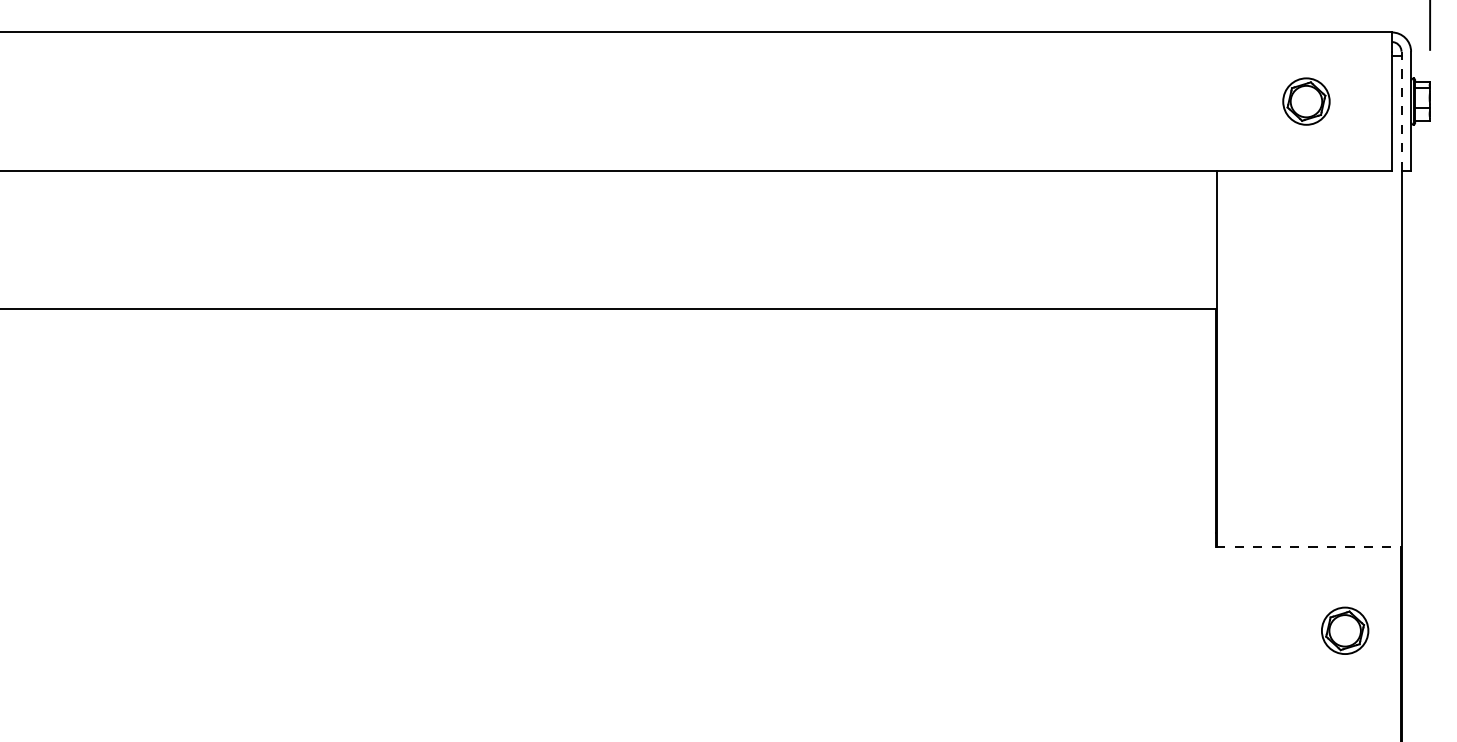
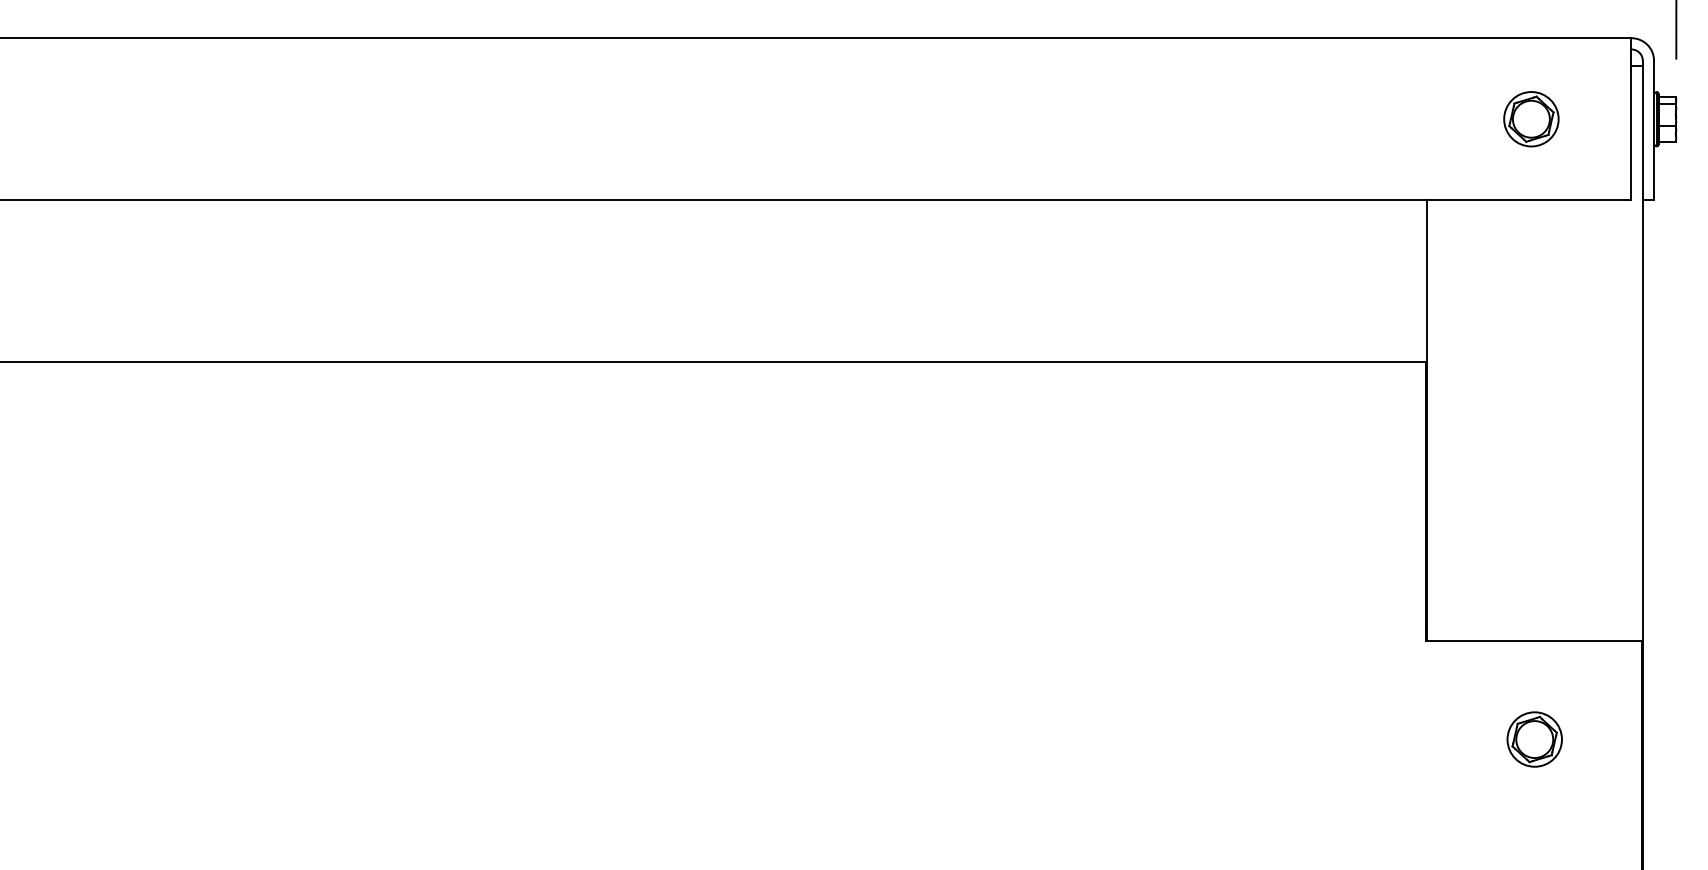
line: (1401, 111) -> (1642, 130), dashed -> solid
line: (1309, 547) -> (1534, 641), dashed -> solid
part: (1344, 630) -> (1534, 739), moved

